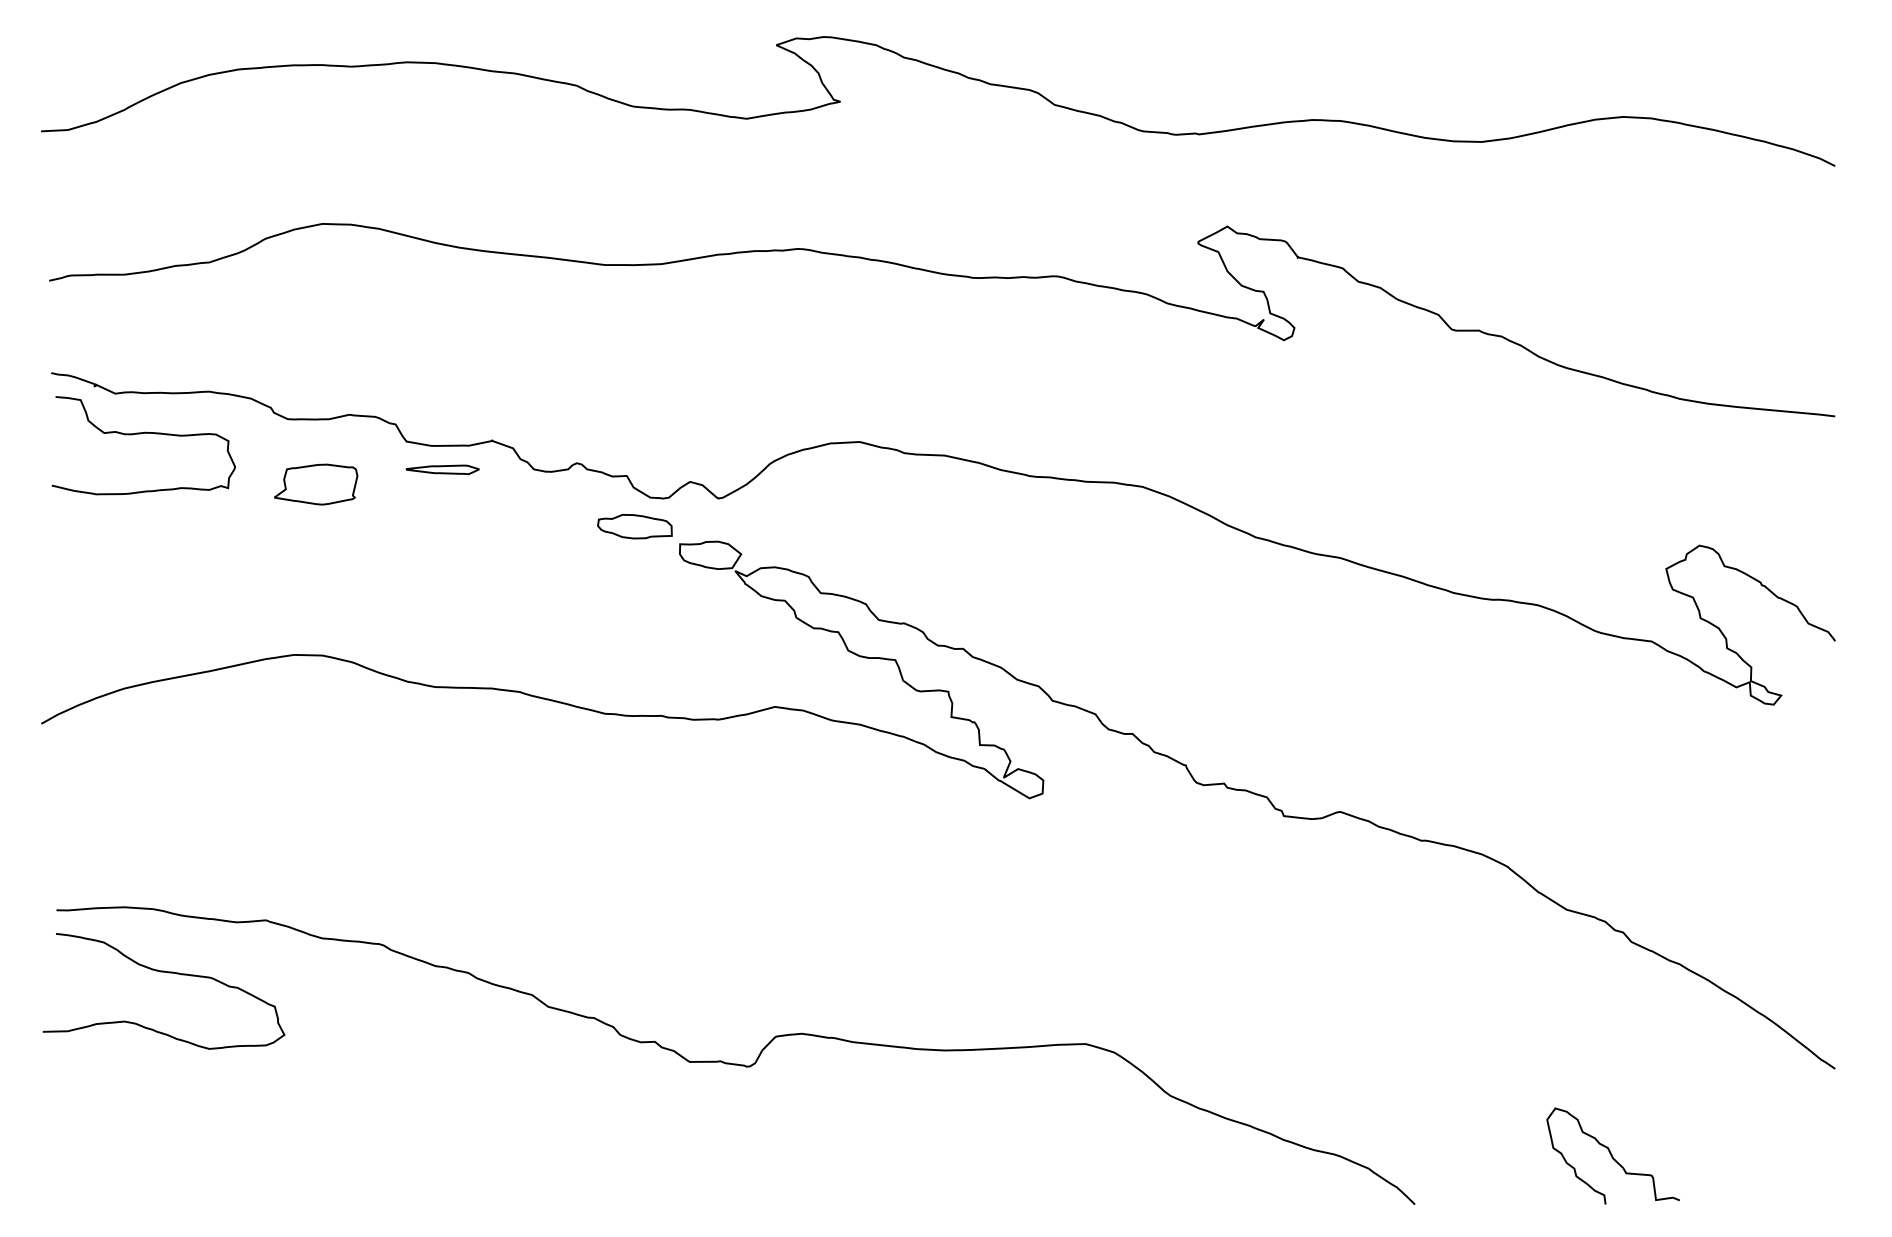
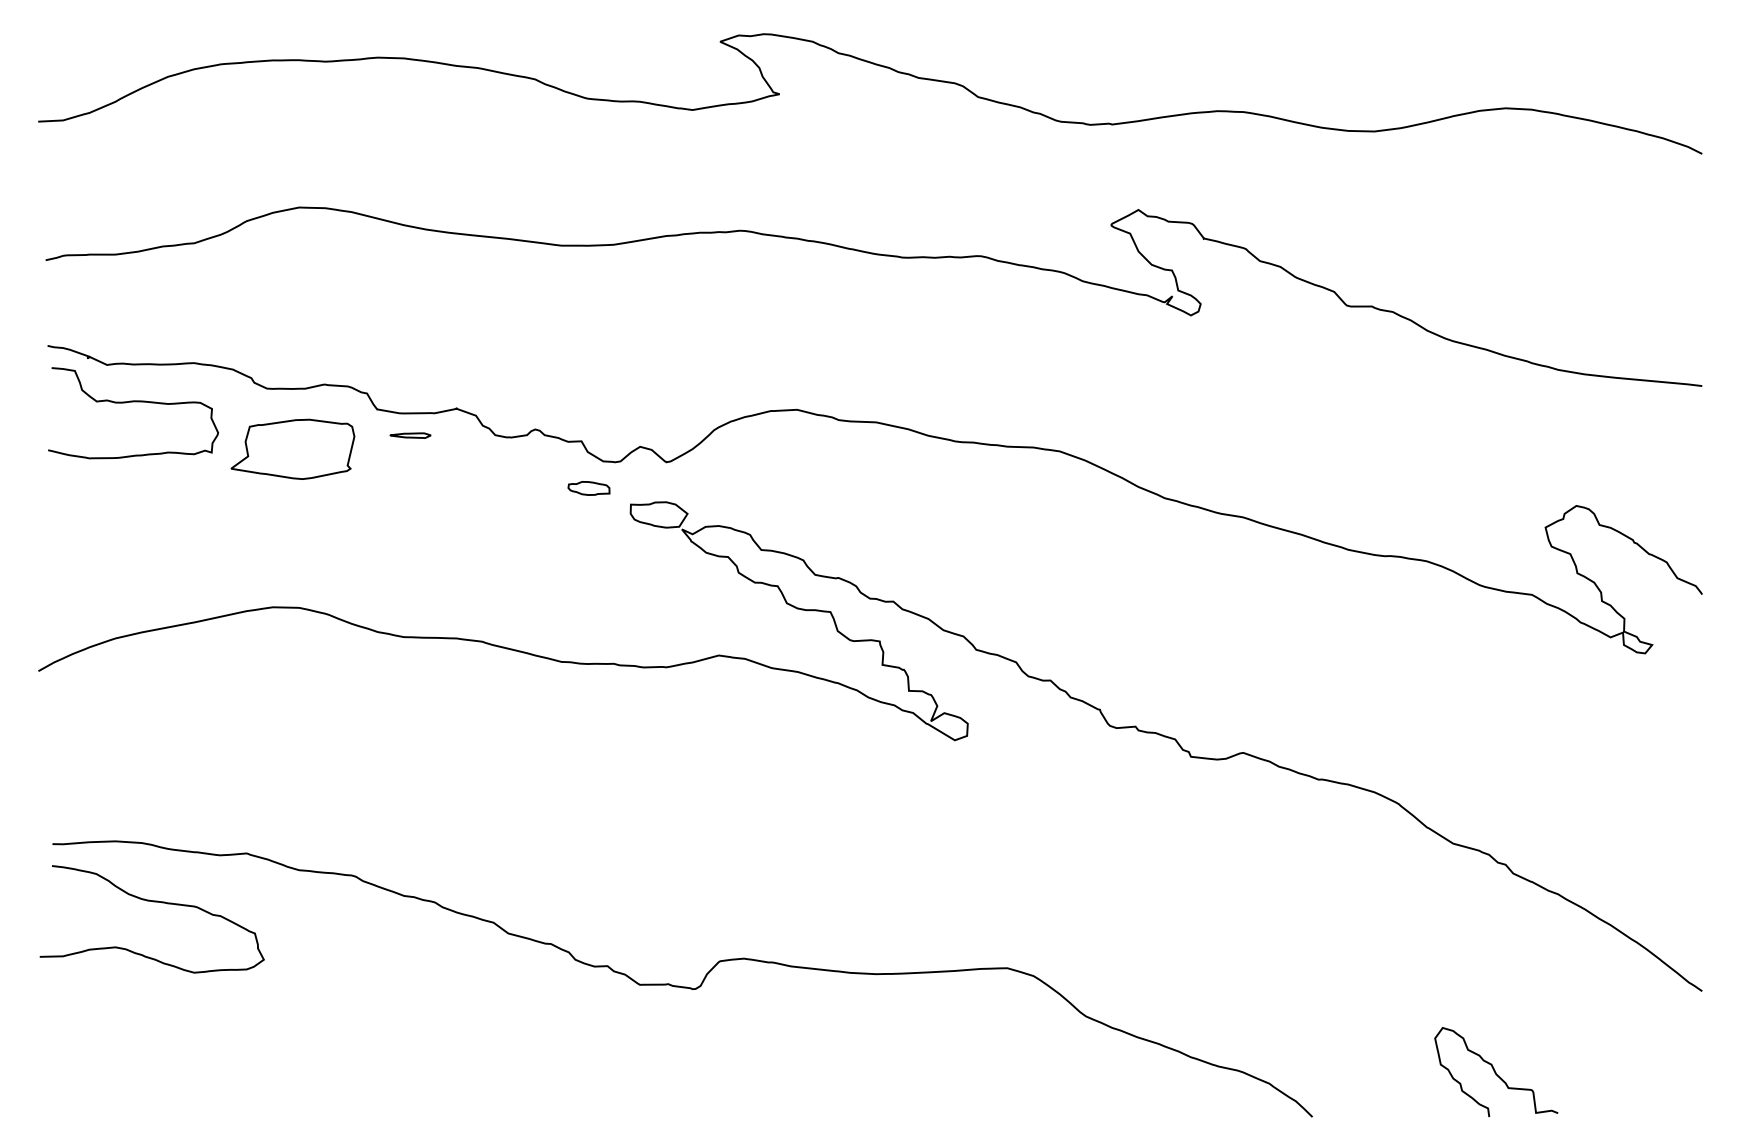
part: (442, 469) -> (410, 435), size x0.6
part: (316, 484) -> (293, 449), size x1.6
part: (634, 526) -> (588, 488), size x0.6

